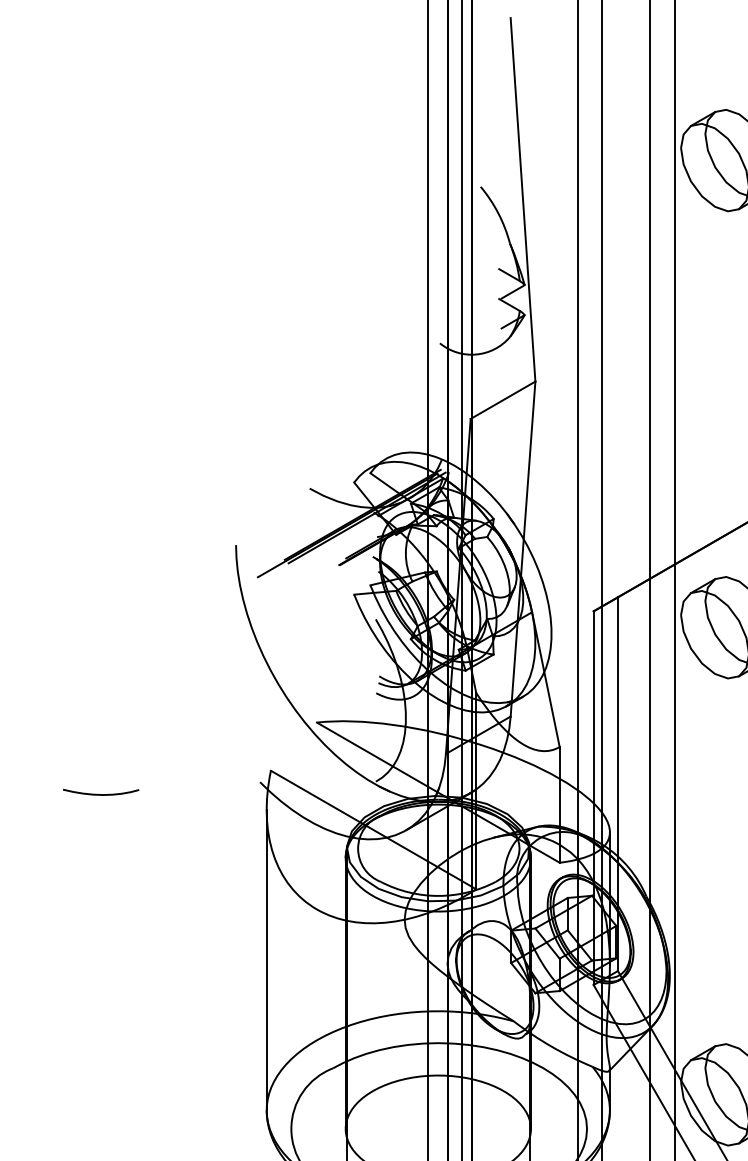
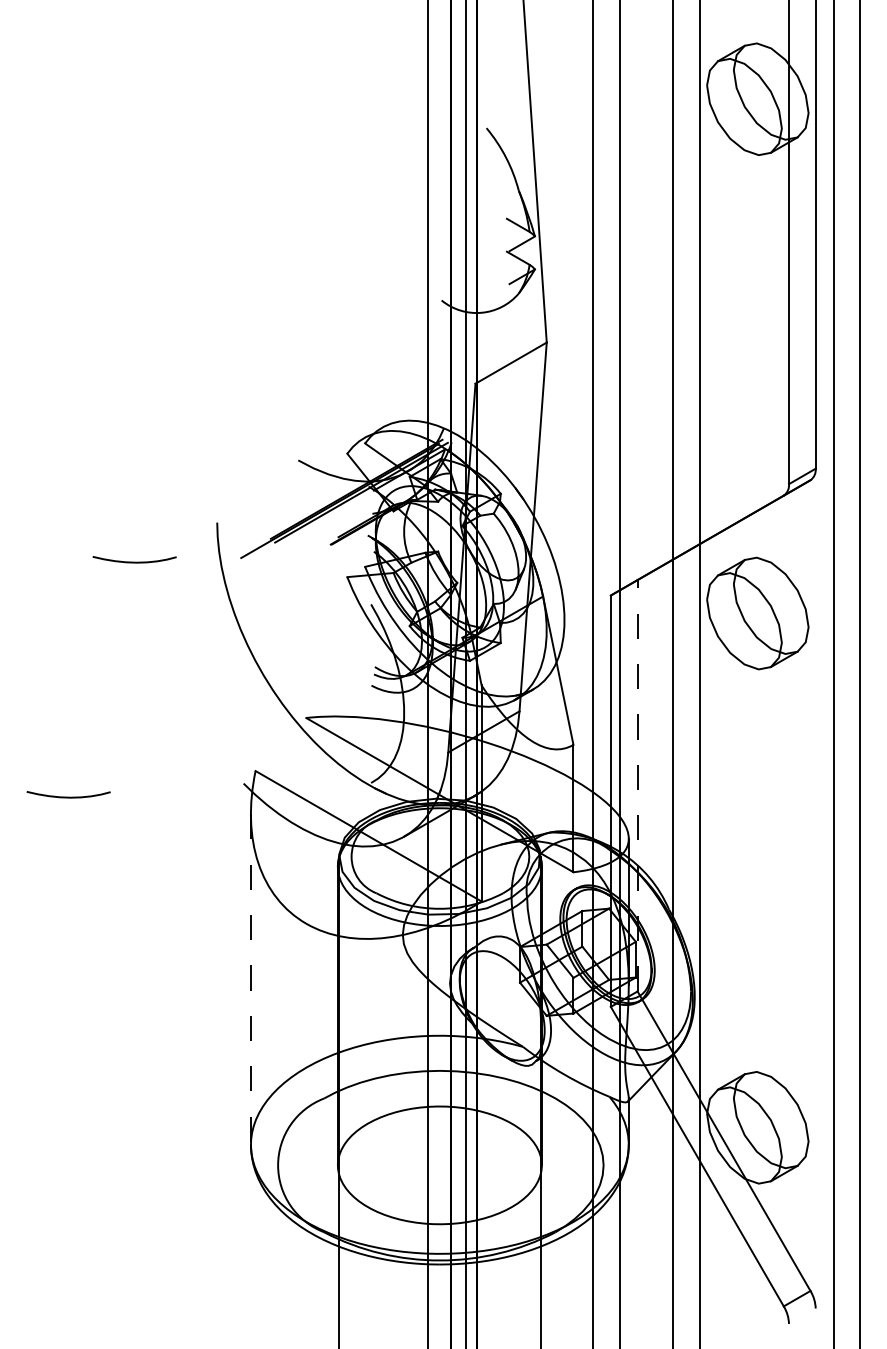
curve: (160, 580) -> (134, 561), added
line: (617, 783) -> (637, 785), solid -> dashed
line: (266, 961) -> (250, 980), solid -> dashed

